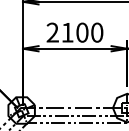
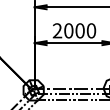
text: (67, 32) -> (68, 30), 2100 -> 2000

